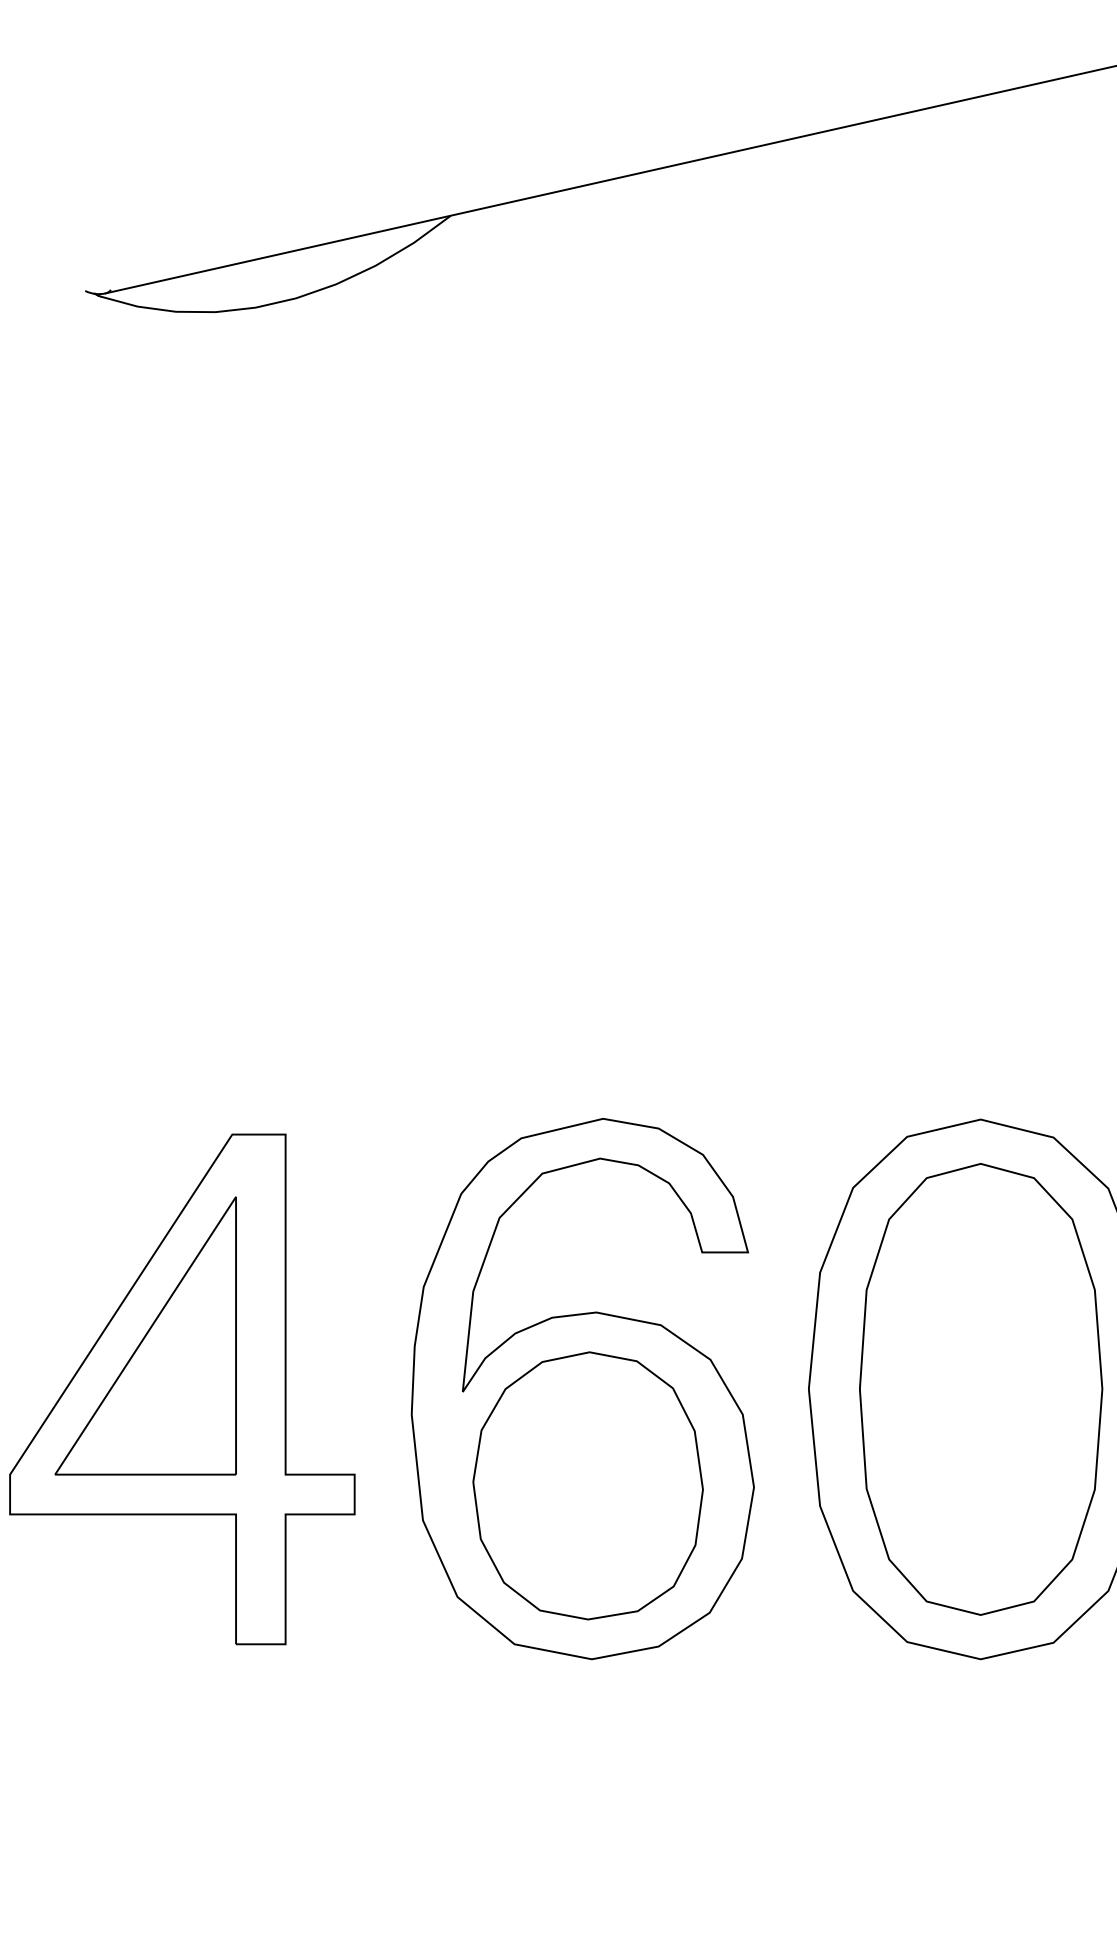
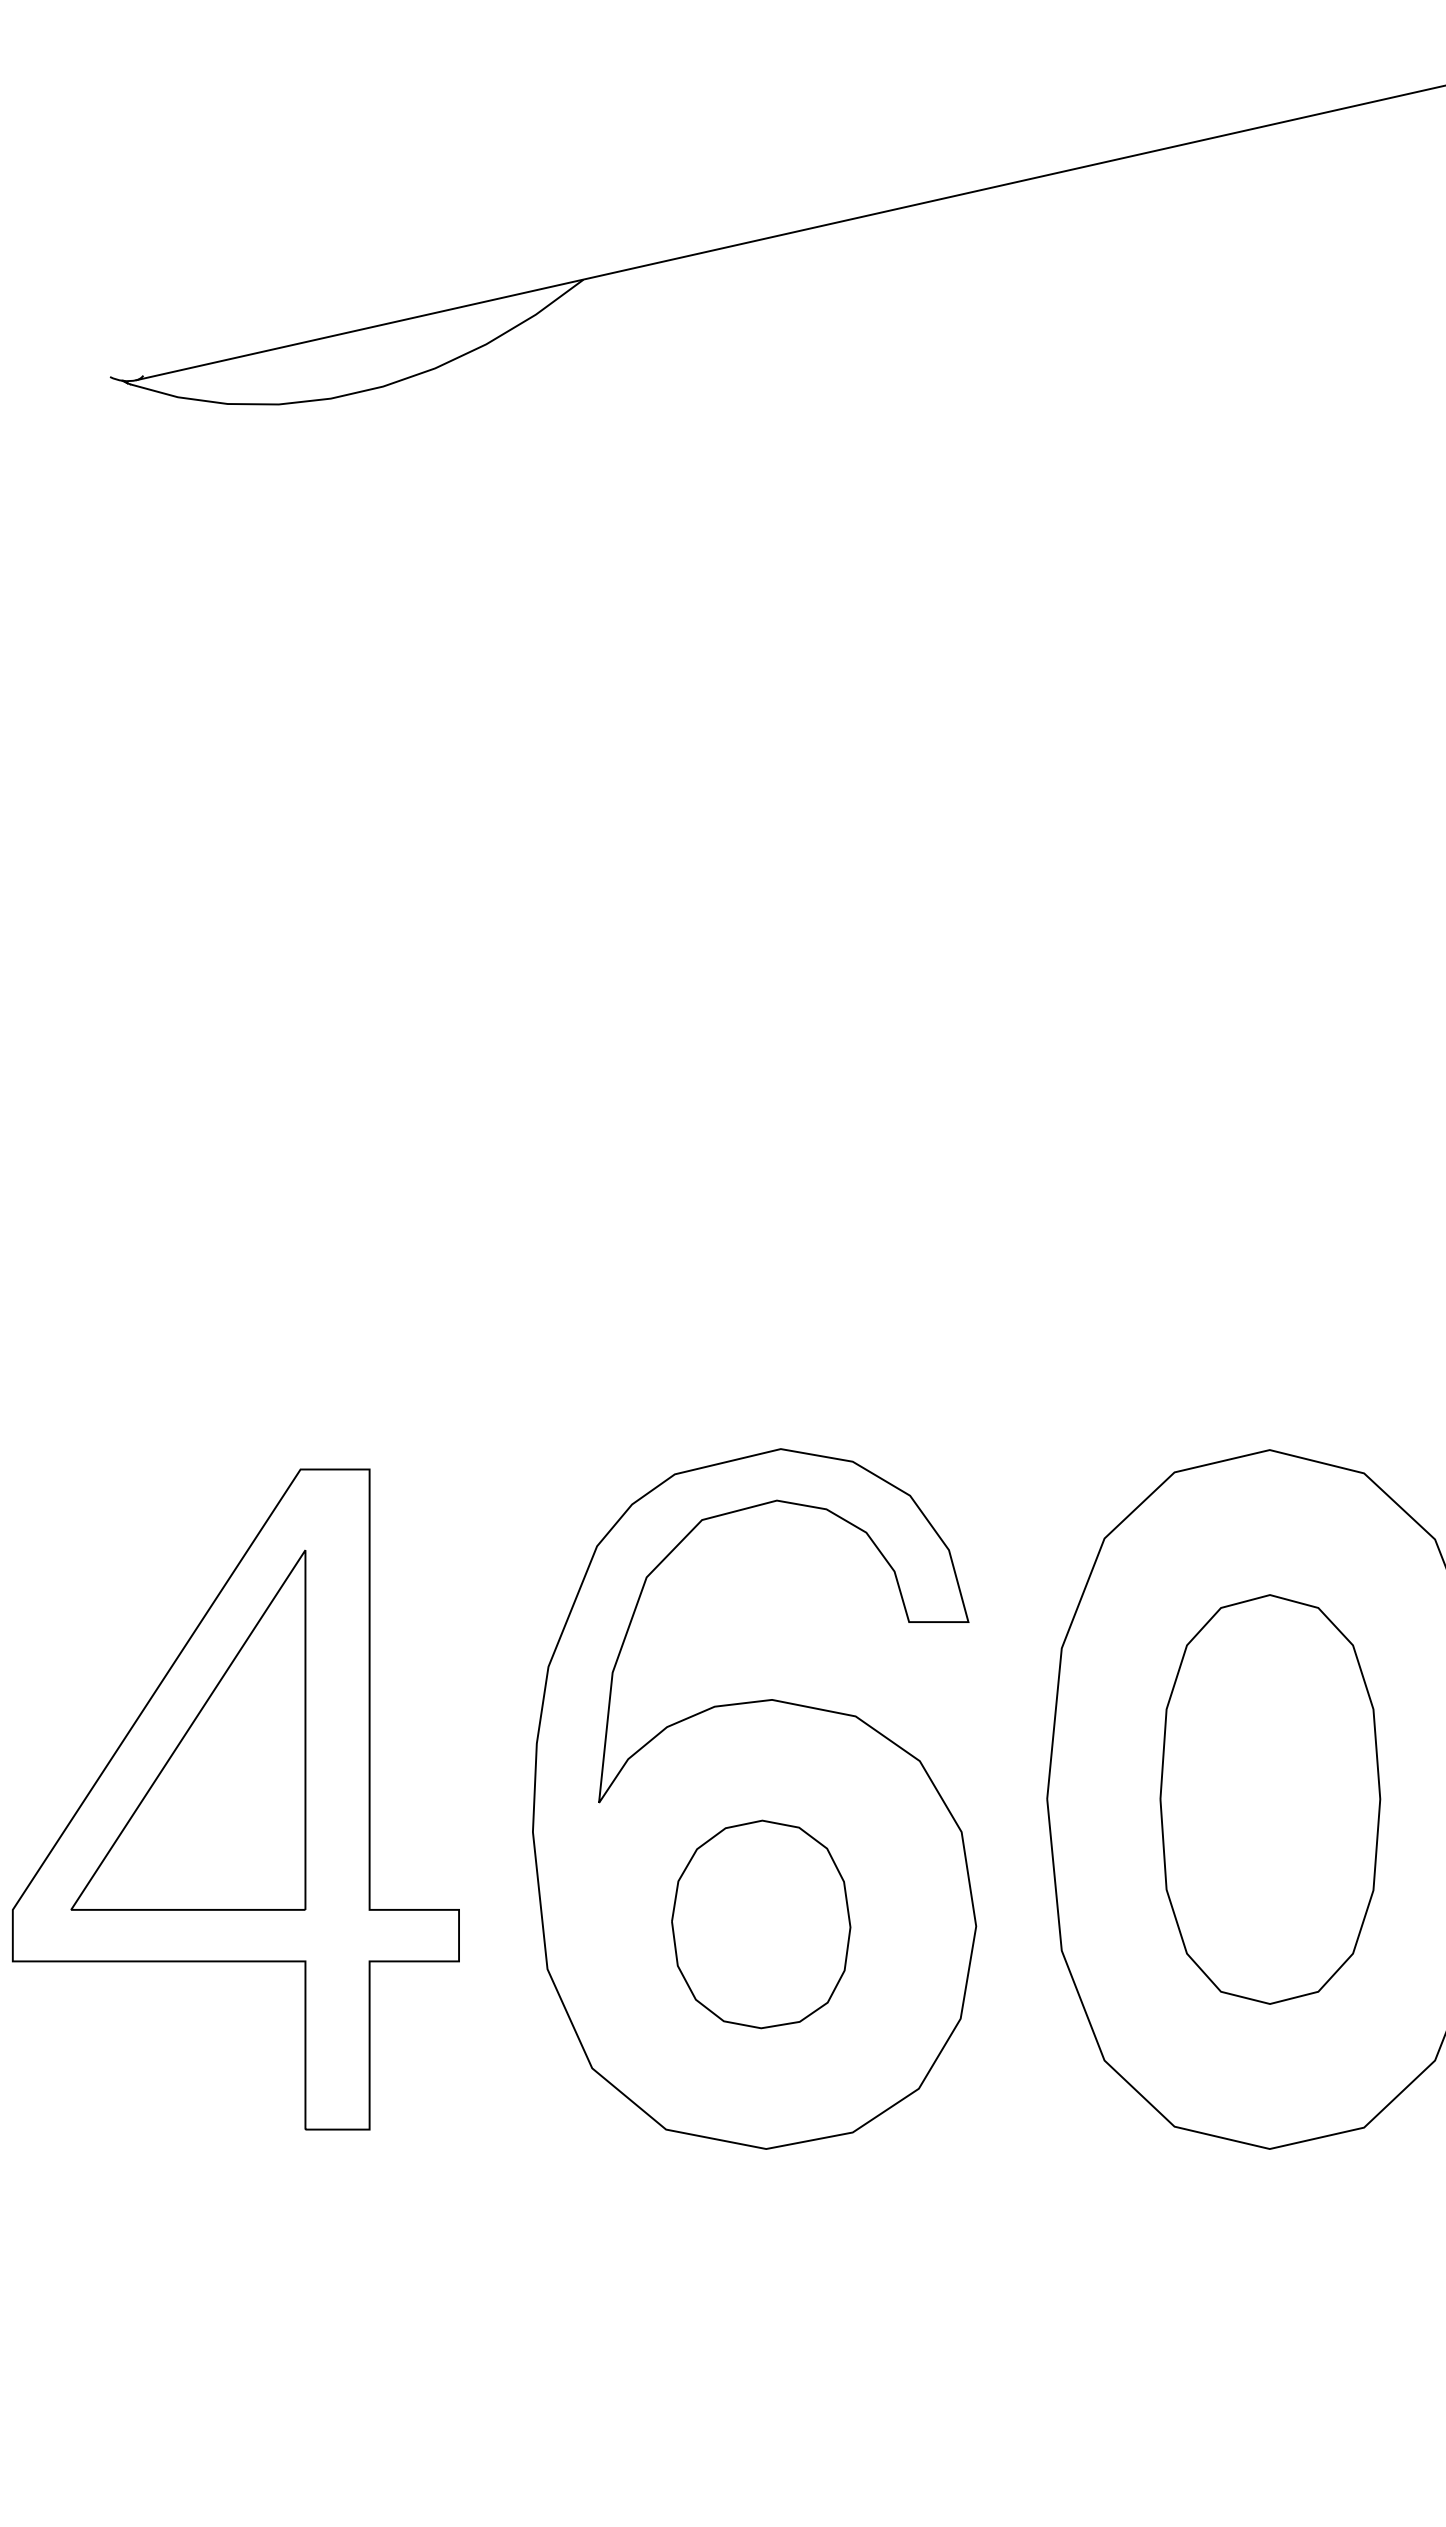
part: (981, 1389) -> (1270, 1799), size x0.7
part: (587, 1485) -> (760, 1924), size x0.6

